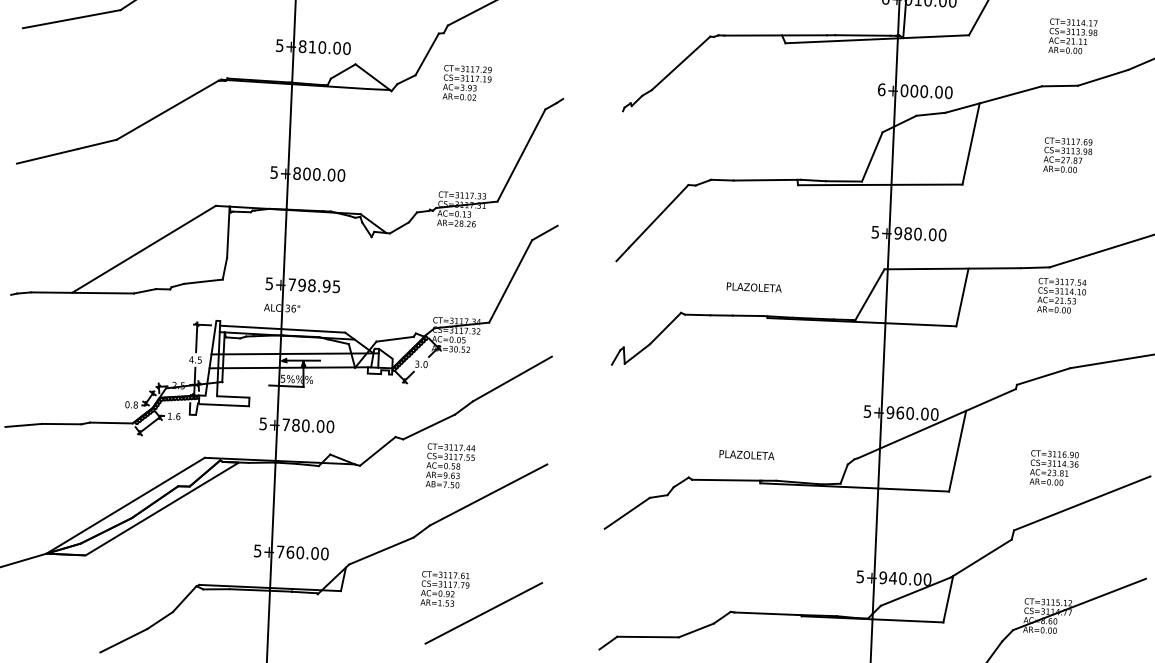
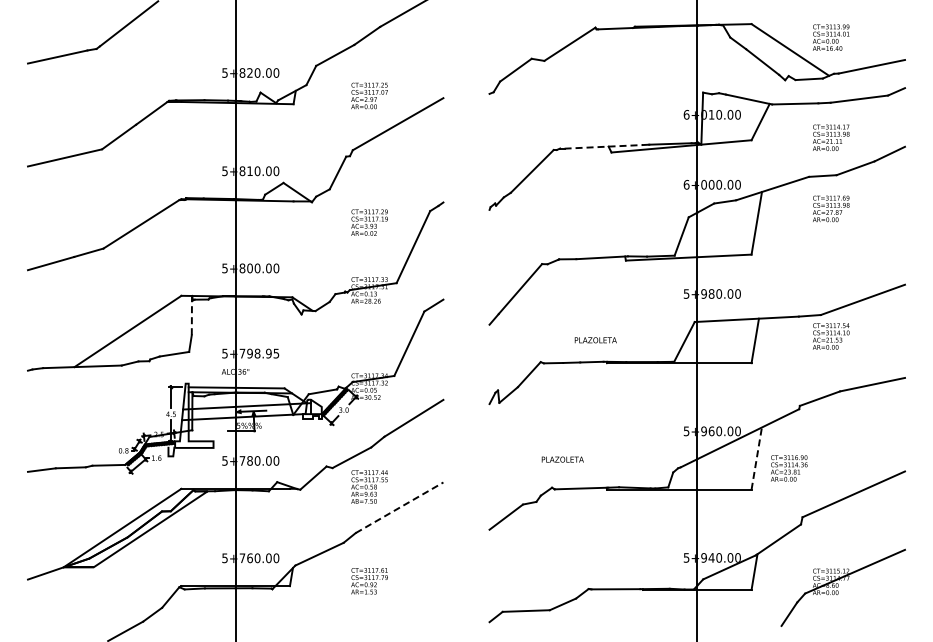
line: (776, 35) -> (604, 146), solid -> dashed
text: (467, 82) -> (369, 222), moved
text: (1068, 155) -> (831, 208), moved
line: (227, 232) -> (191, 315), solid -> dashed
line: (957, 451) -> (756, 458), solid -> dashed
text: (746, 454) -> (562, 459), moved
text: (1054, 468) -> (789, 468), moved
line: (488, 494) -> (399, 507), solid -> dashed
line: (483, 613) -> (399, 598), removed

